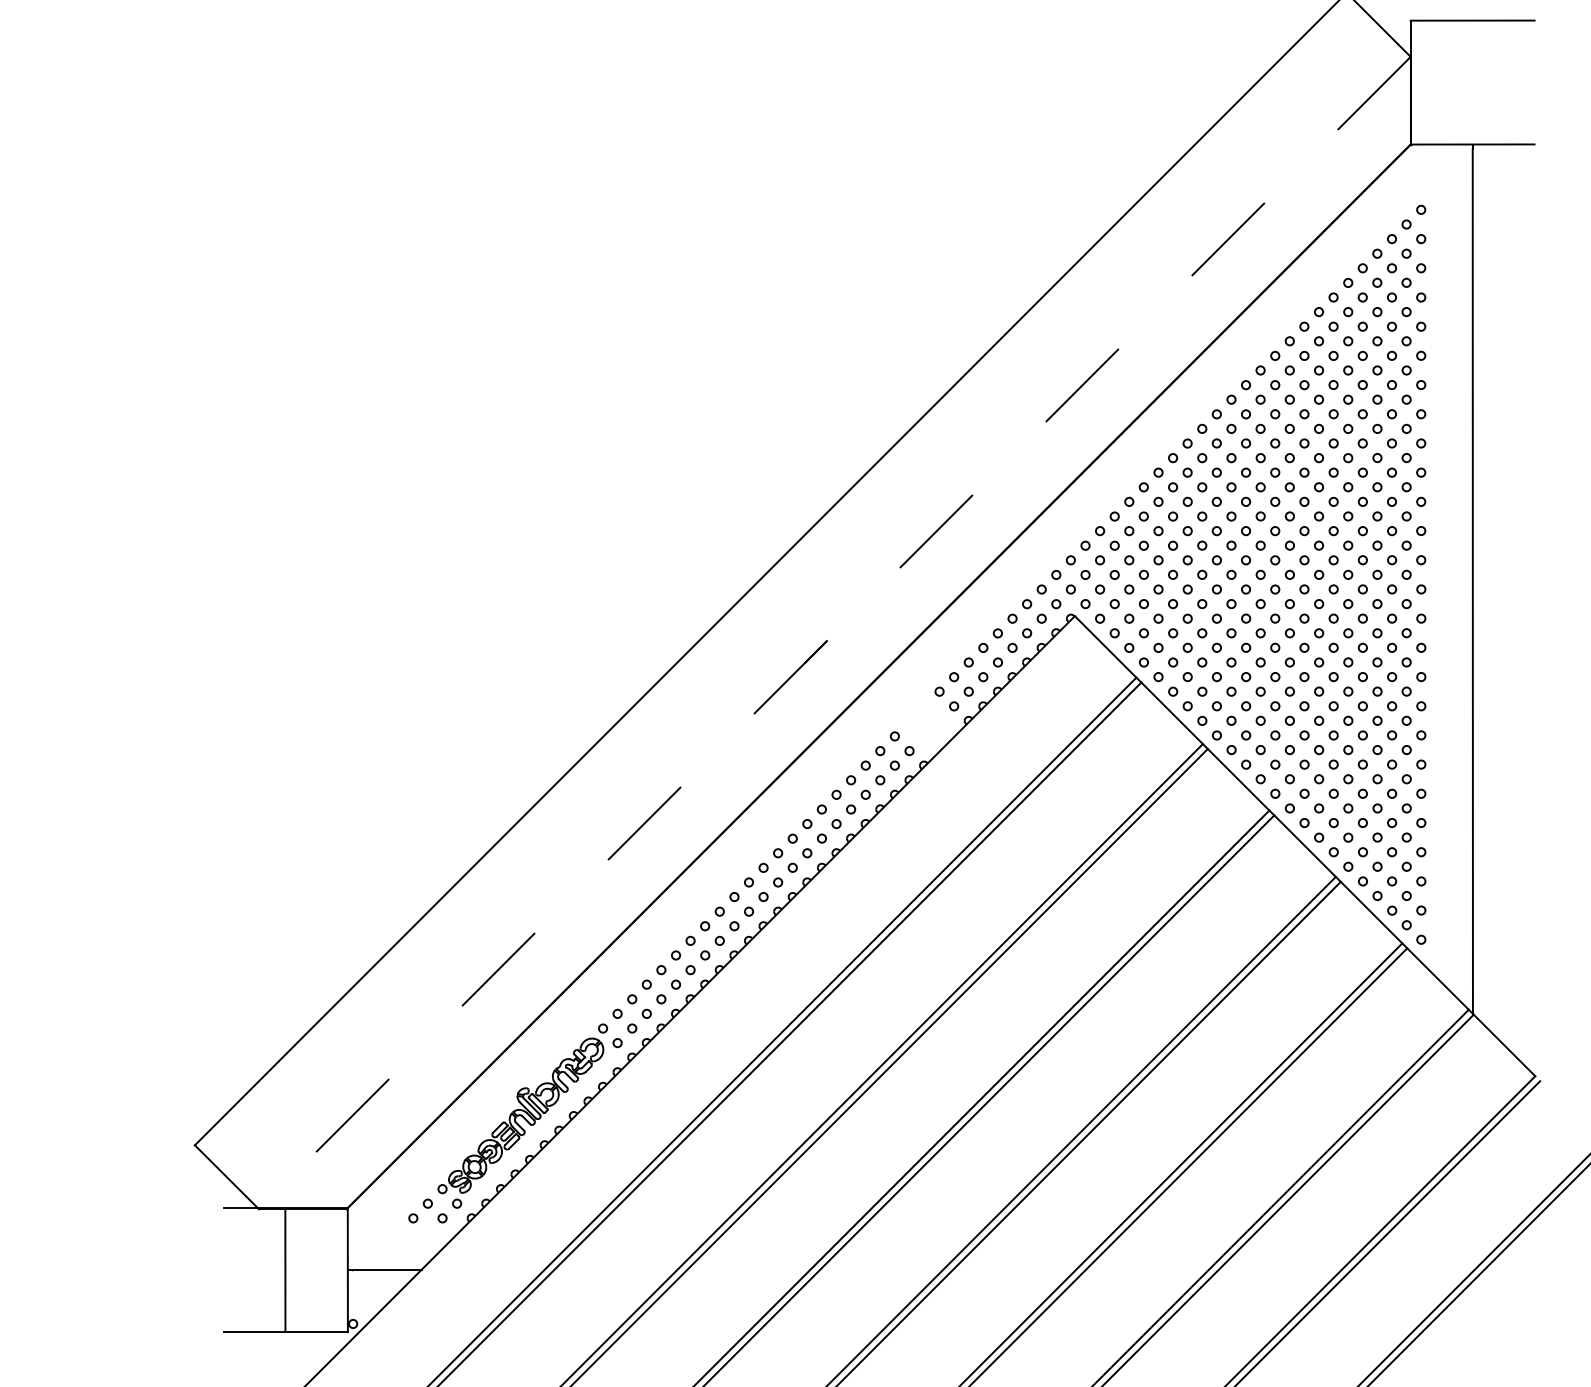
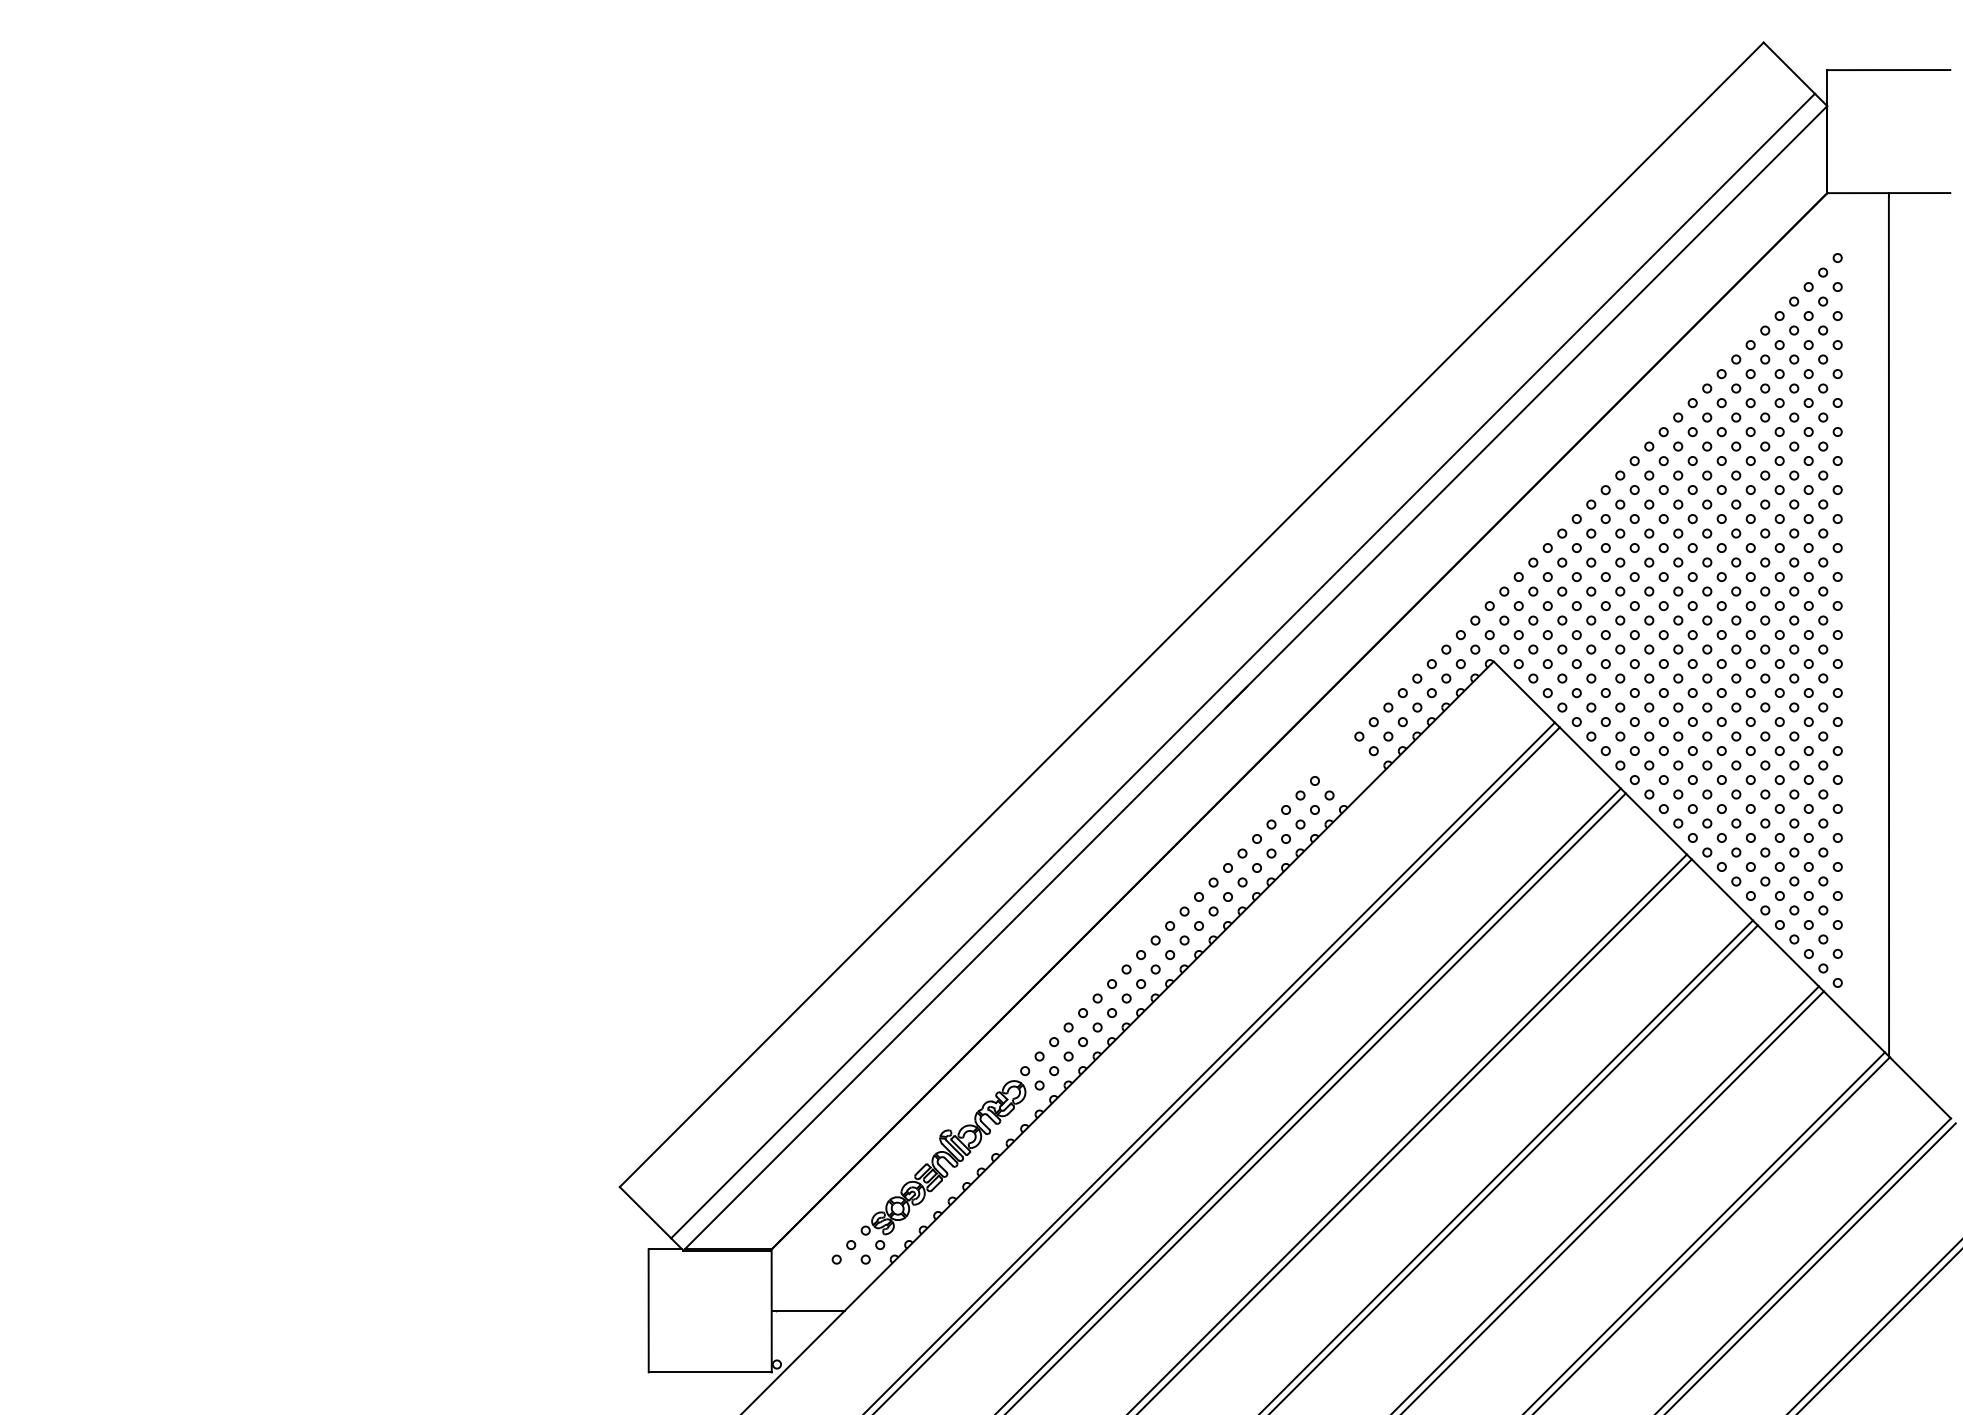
line: (821, 620) -> (1242, 665), added
line: (834, 633) -> (1255, 678), dashed -> solid
line: (285, 1269) -> (648, 1310), moved

